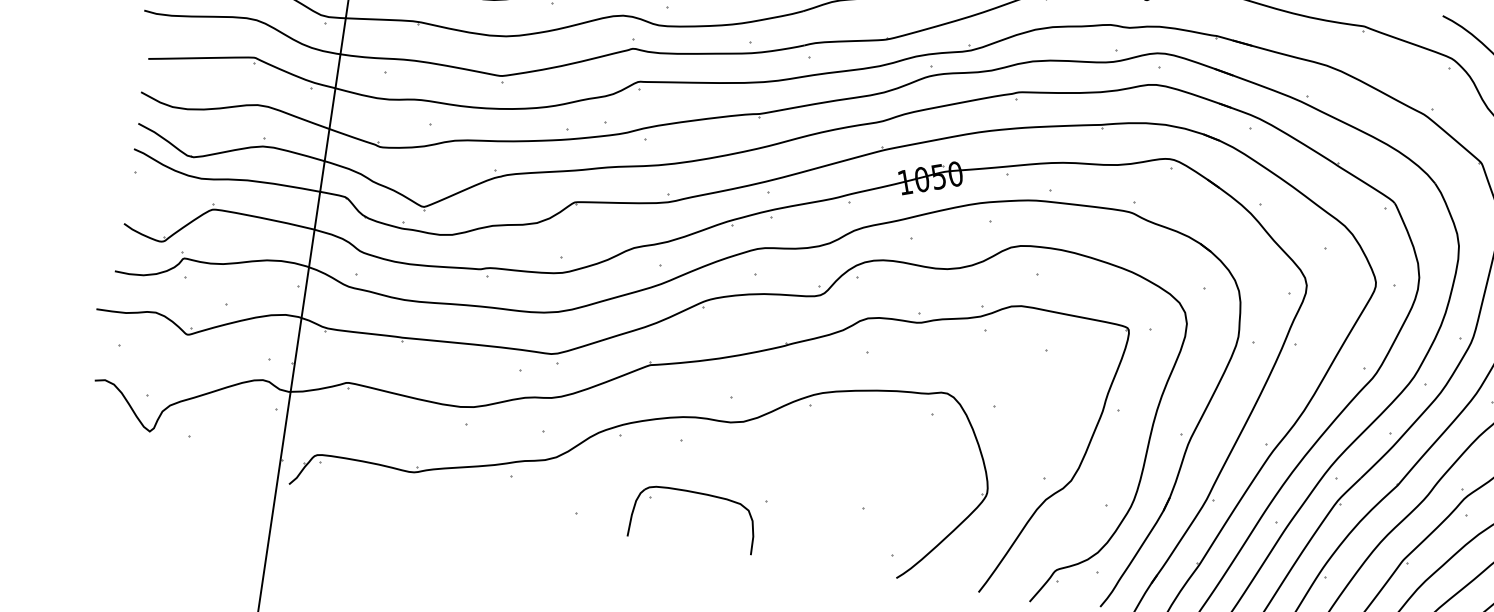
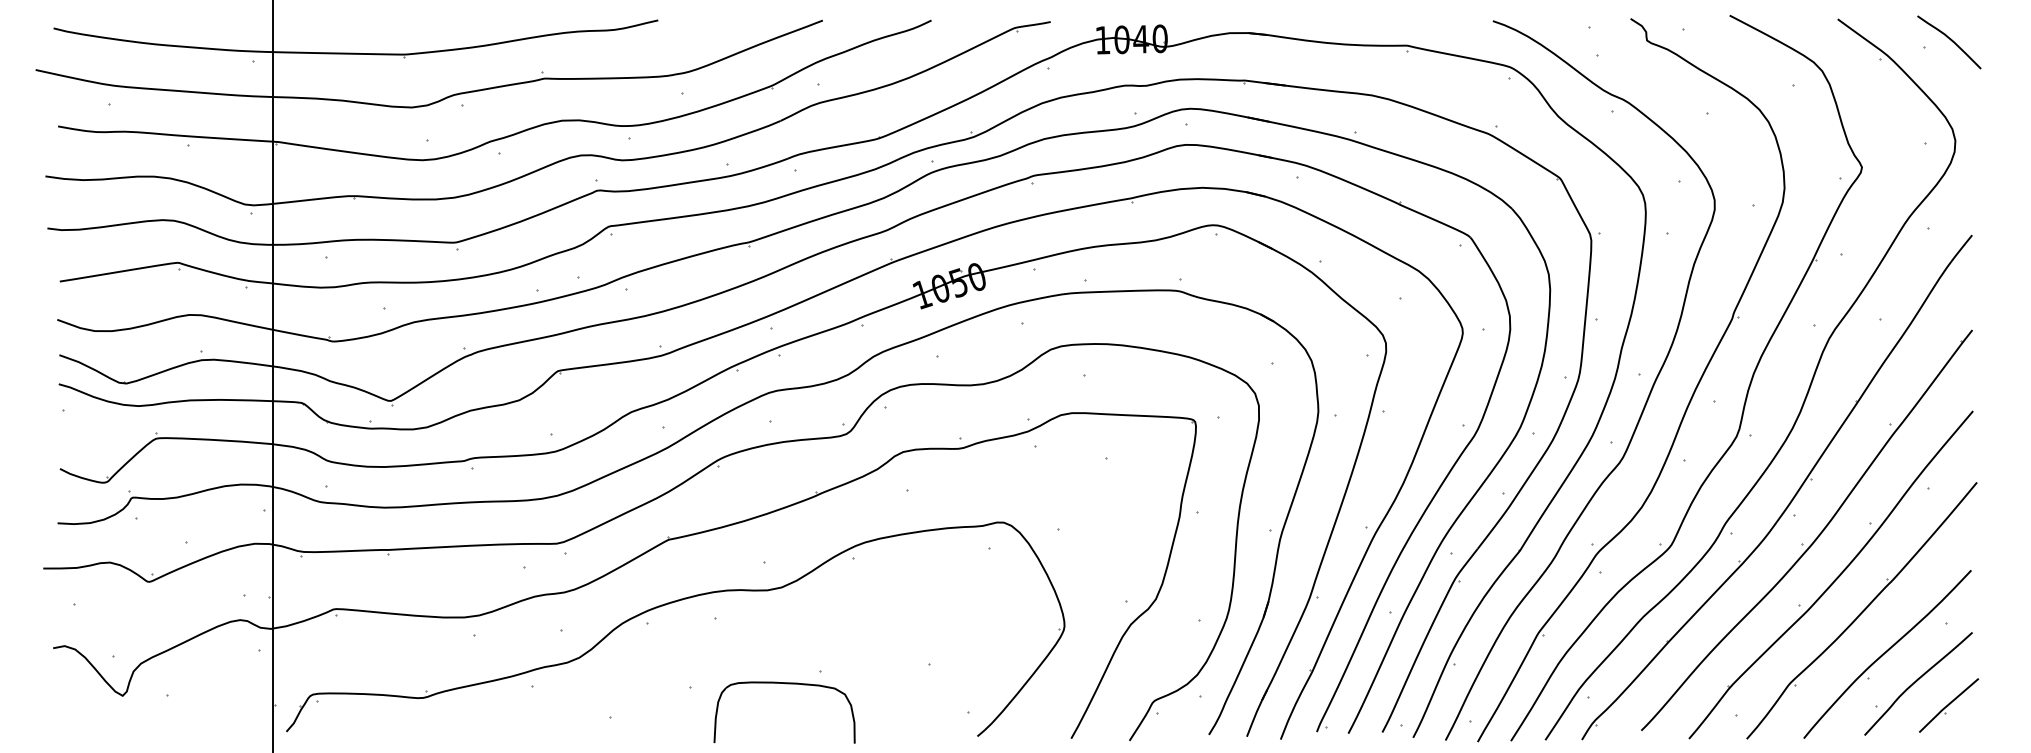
part: (697, 494) -> (785, 684), moved

